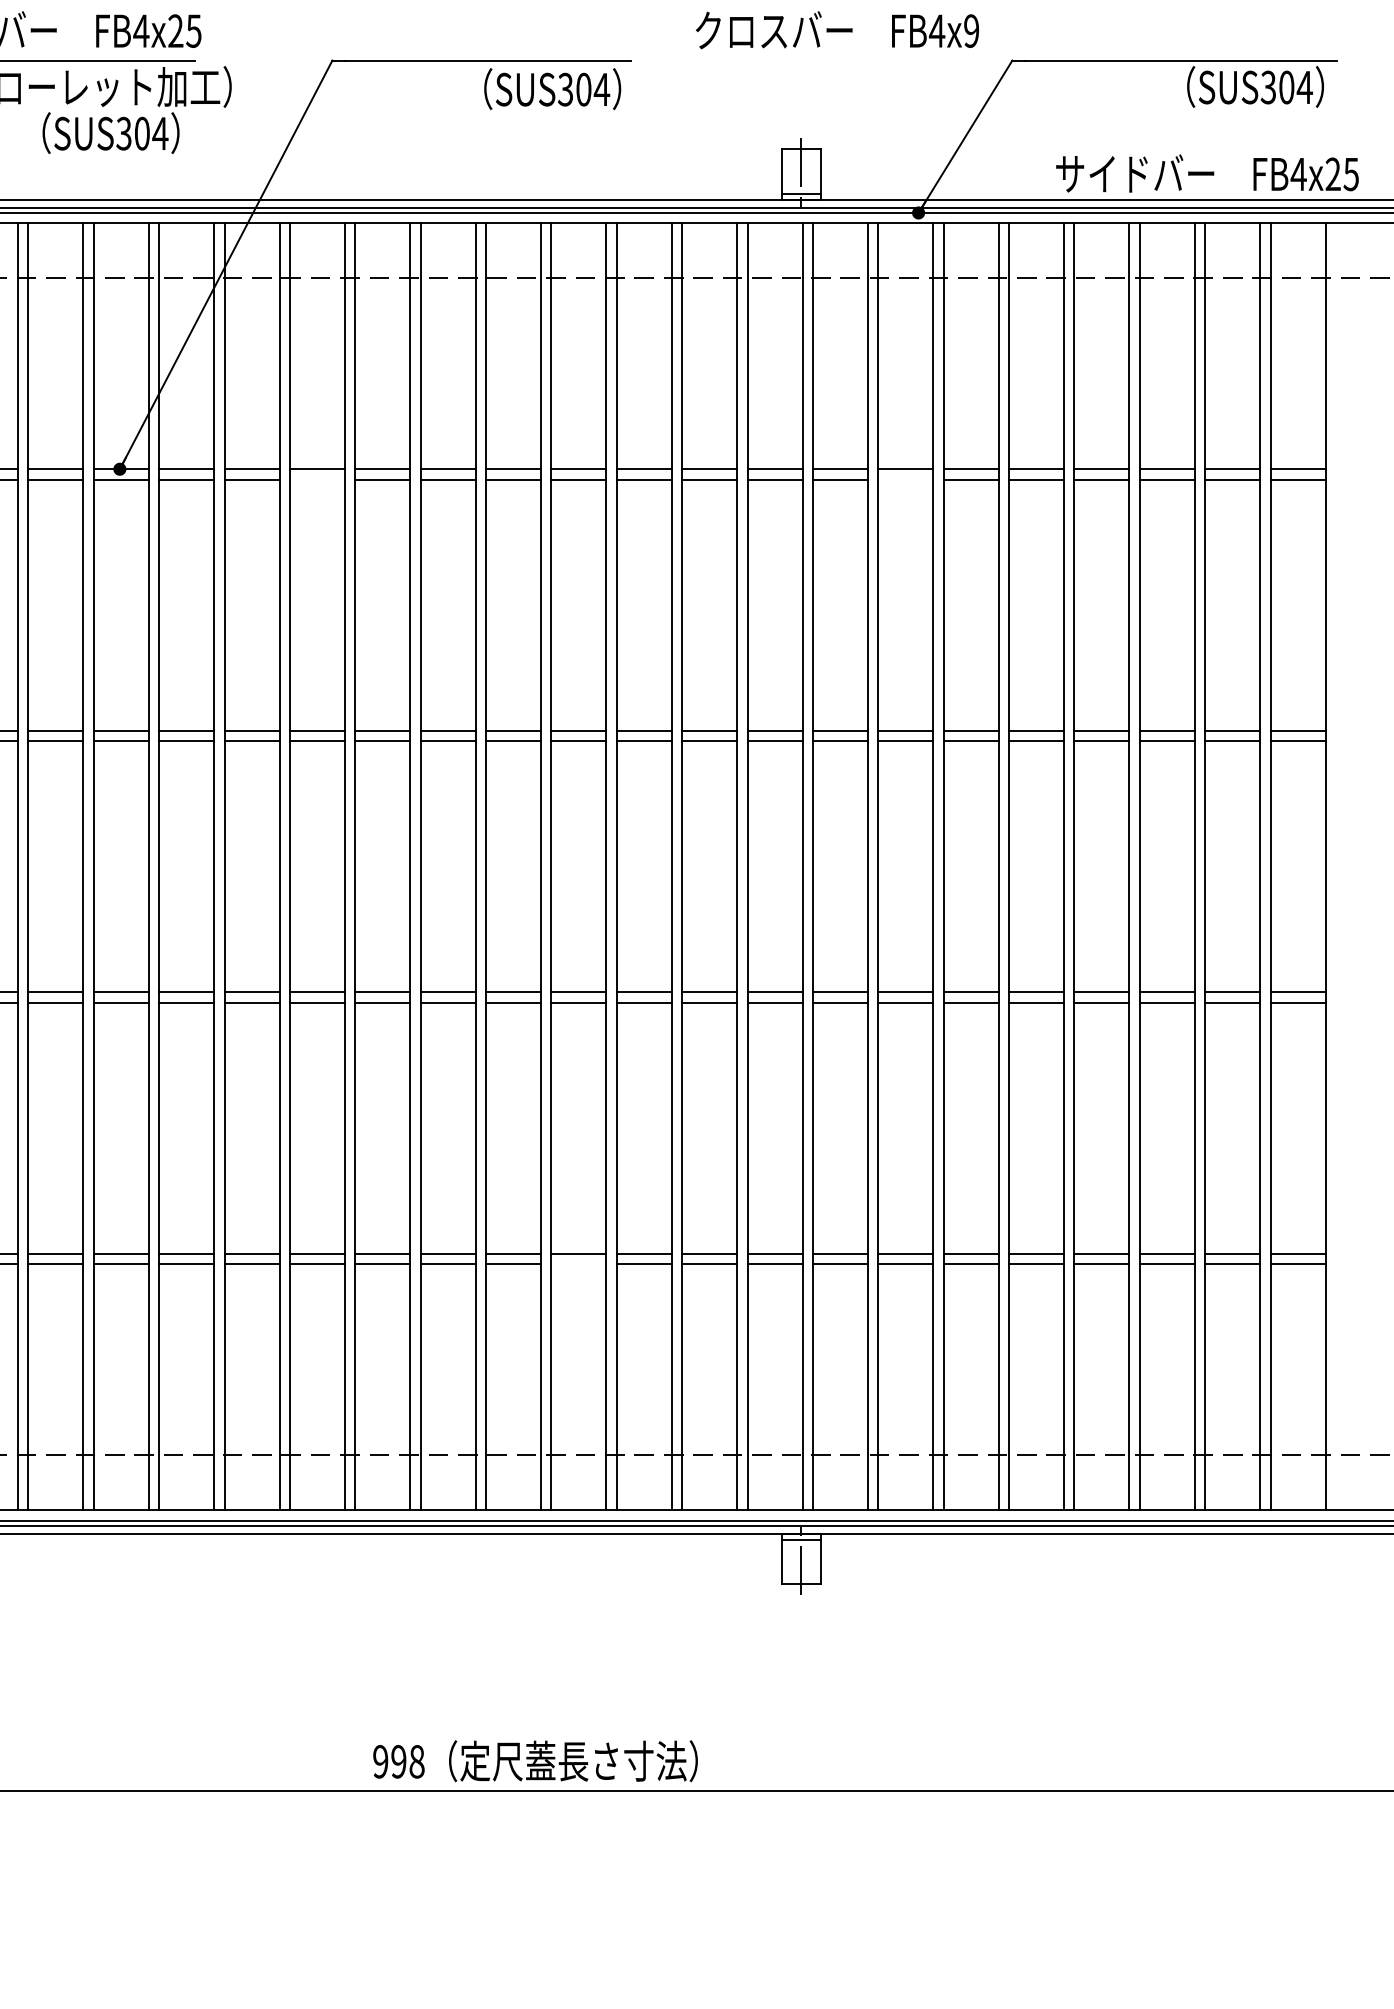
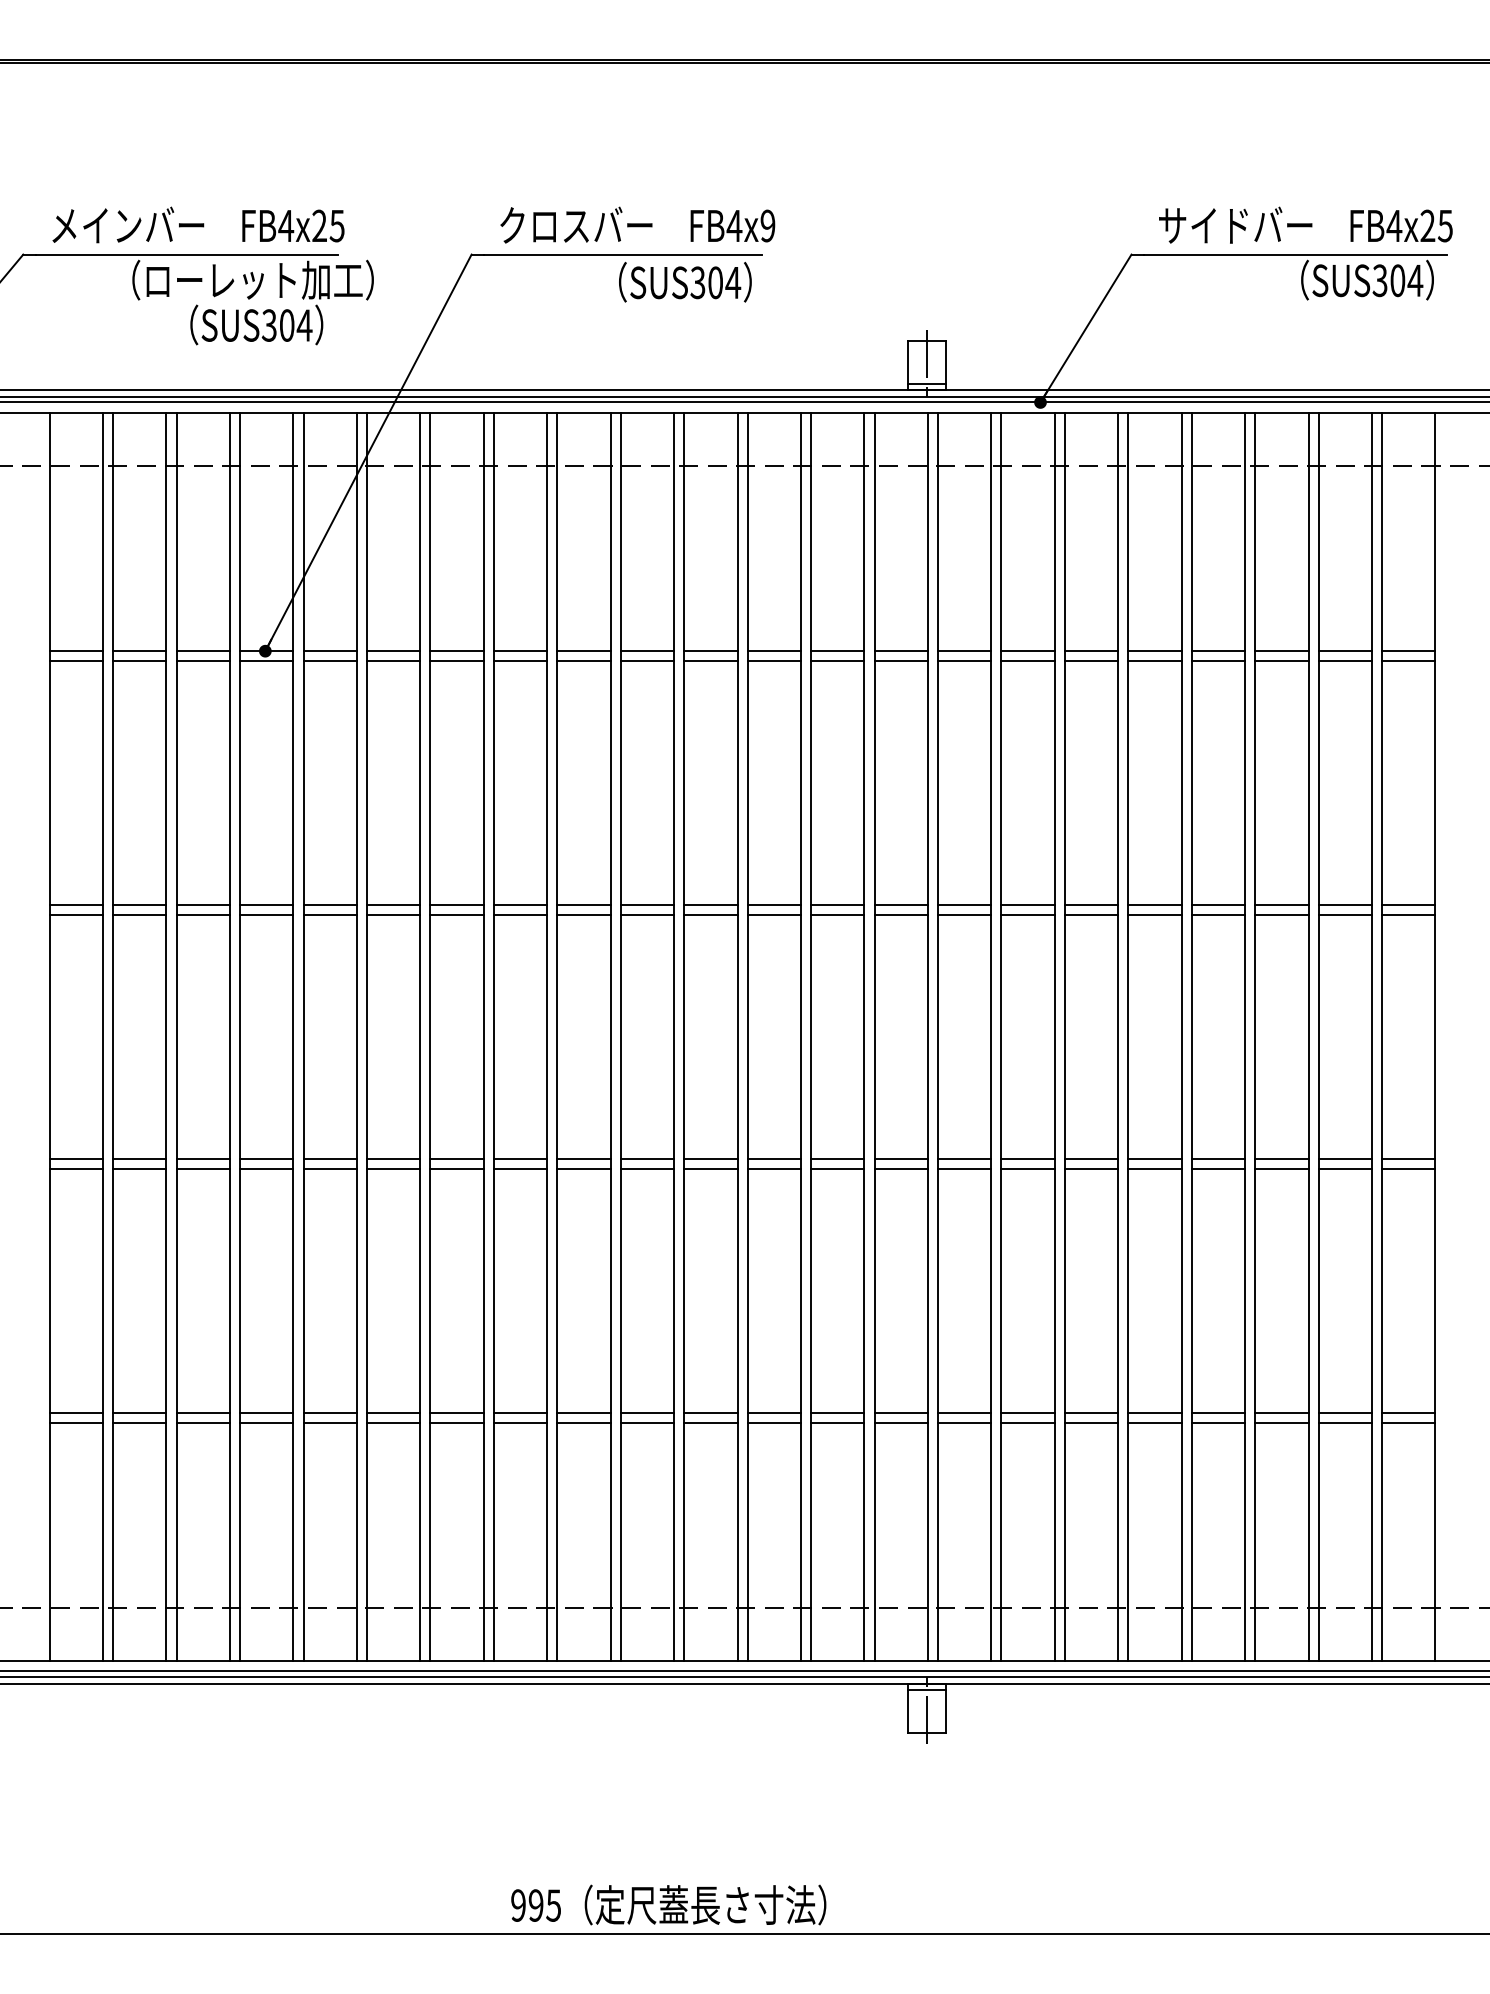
text: (837, 29) -> (637, 224), moved
text: (1207, 172) -> (1305, 224), moved
line: (316, 479) -> (456, 661), added
line: (905, 479) -> (1027, 661), added
line: (578, 1264) -> (710, 1422), added
text: (416, 1761) -> (553, 1905), 998 -> 995

